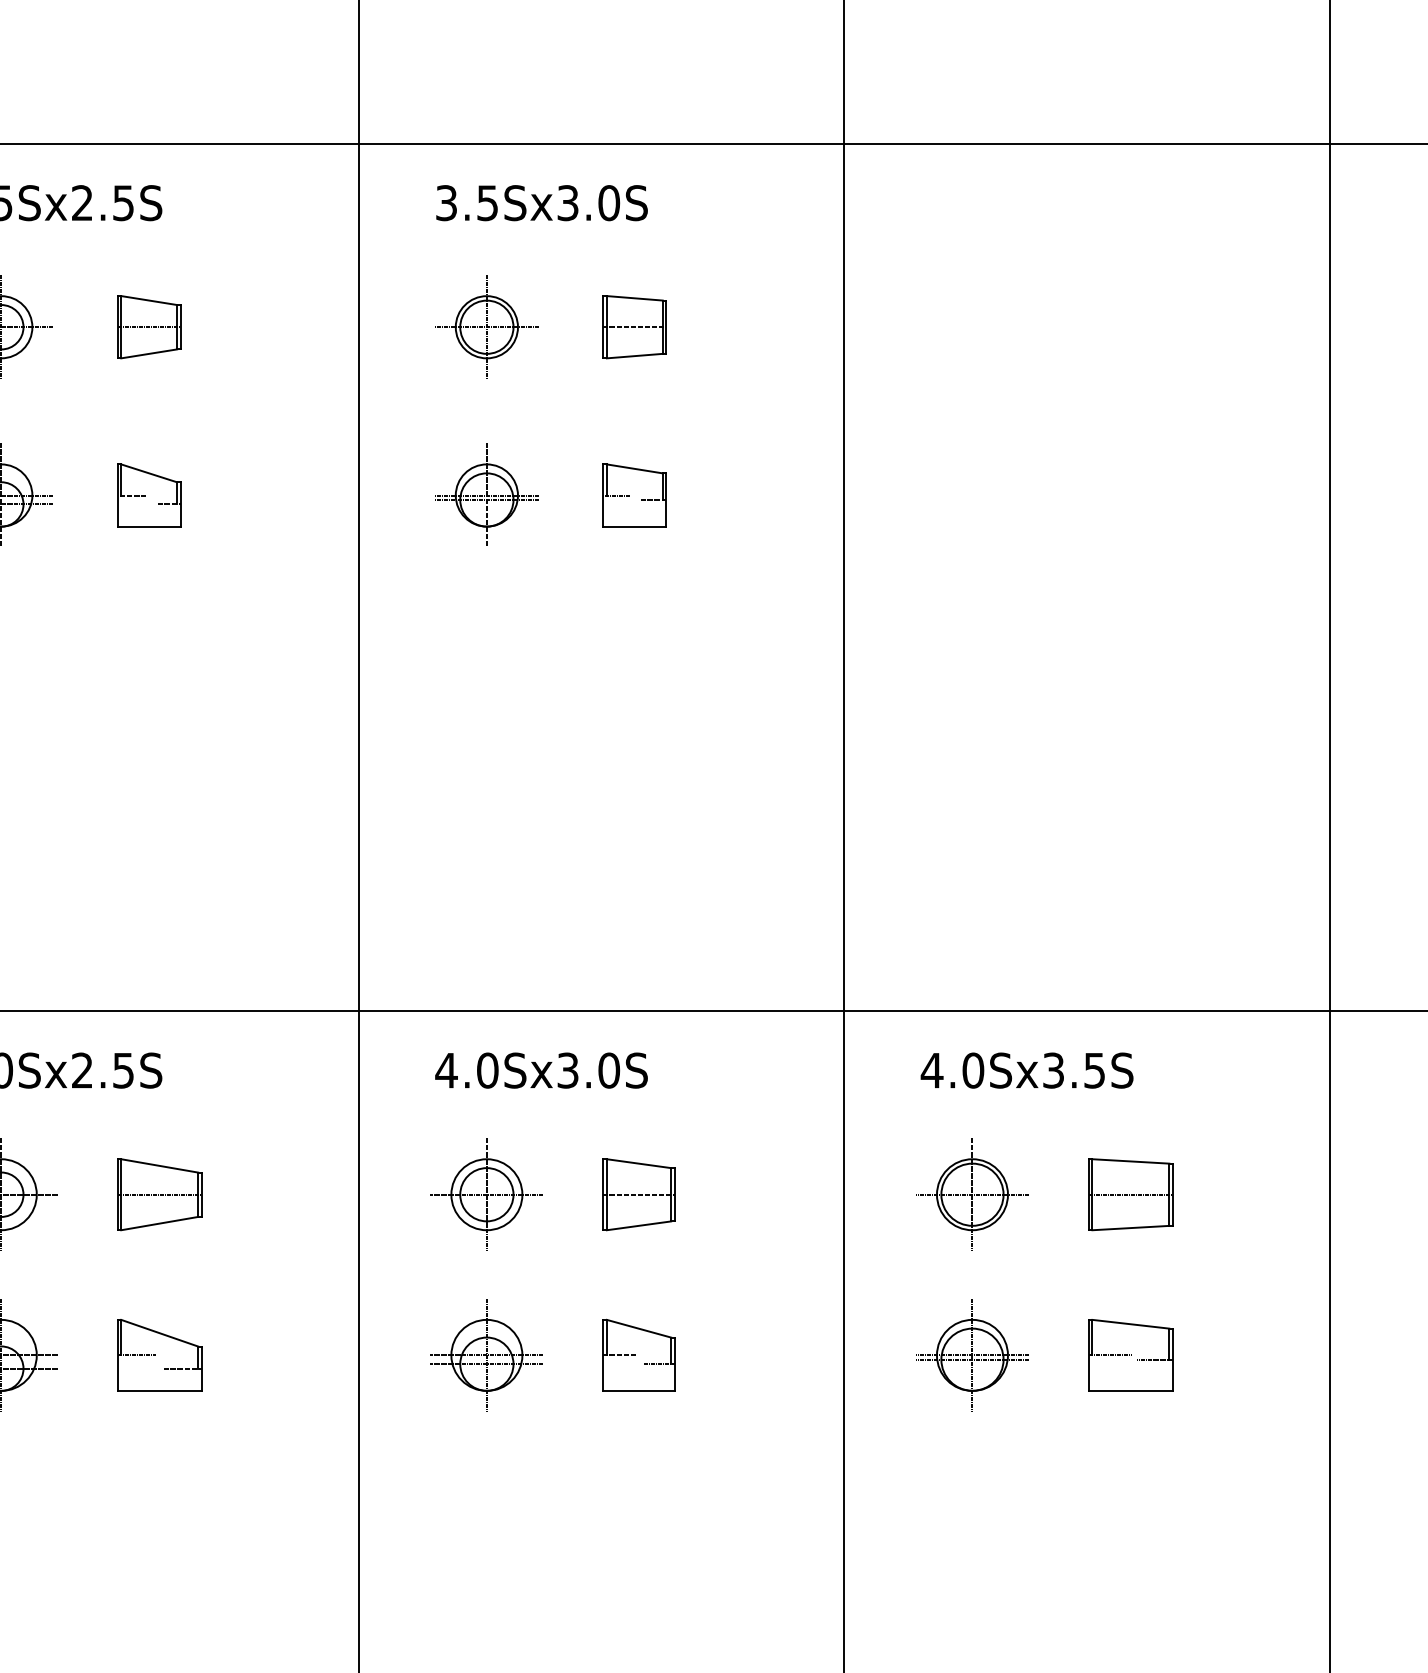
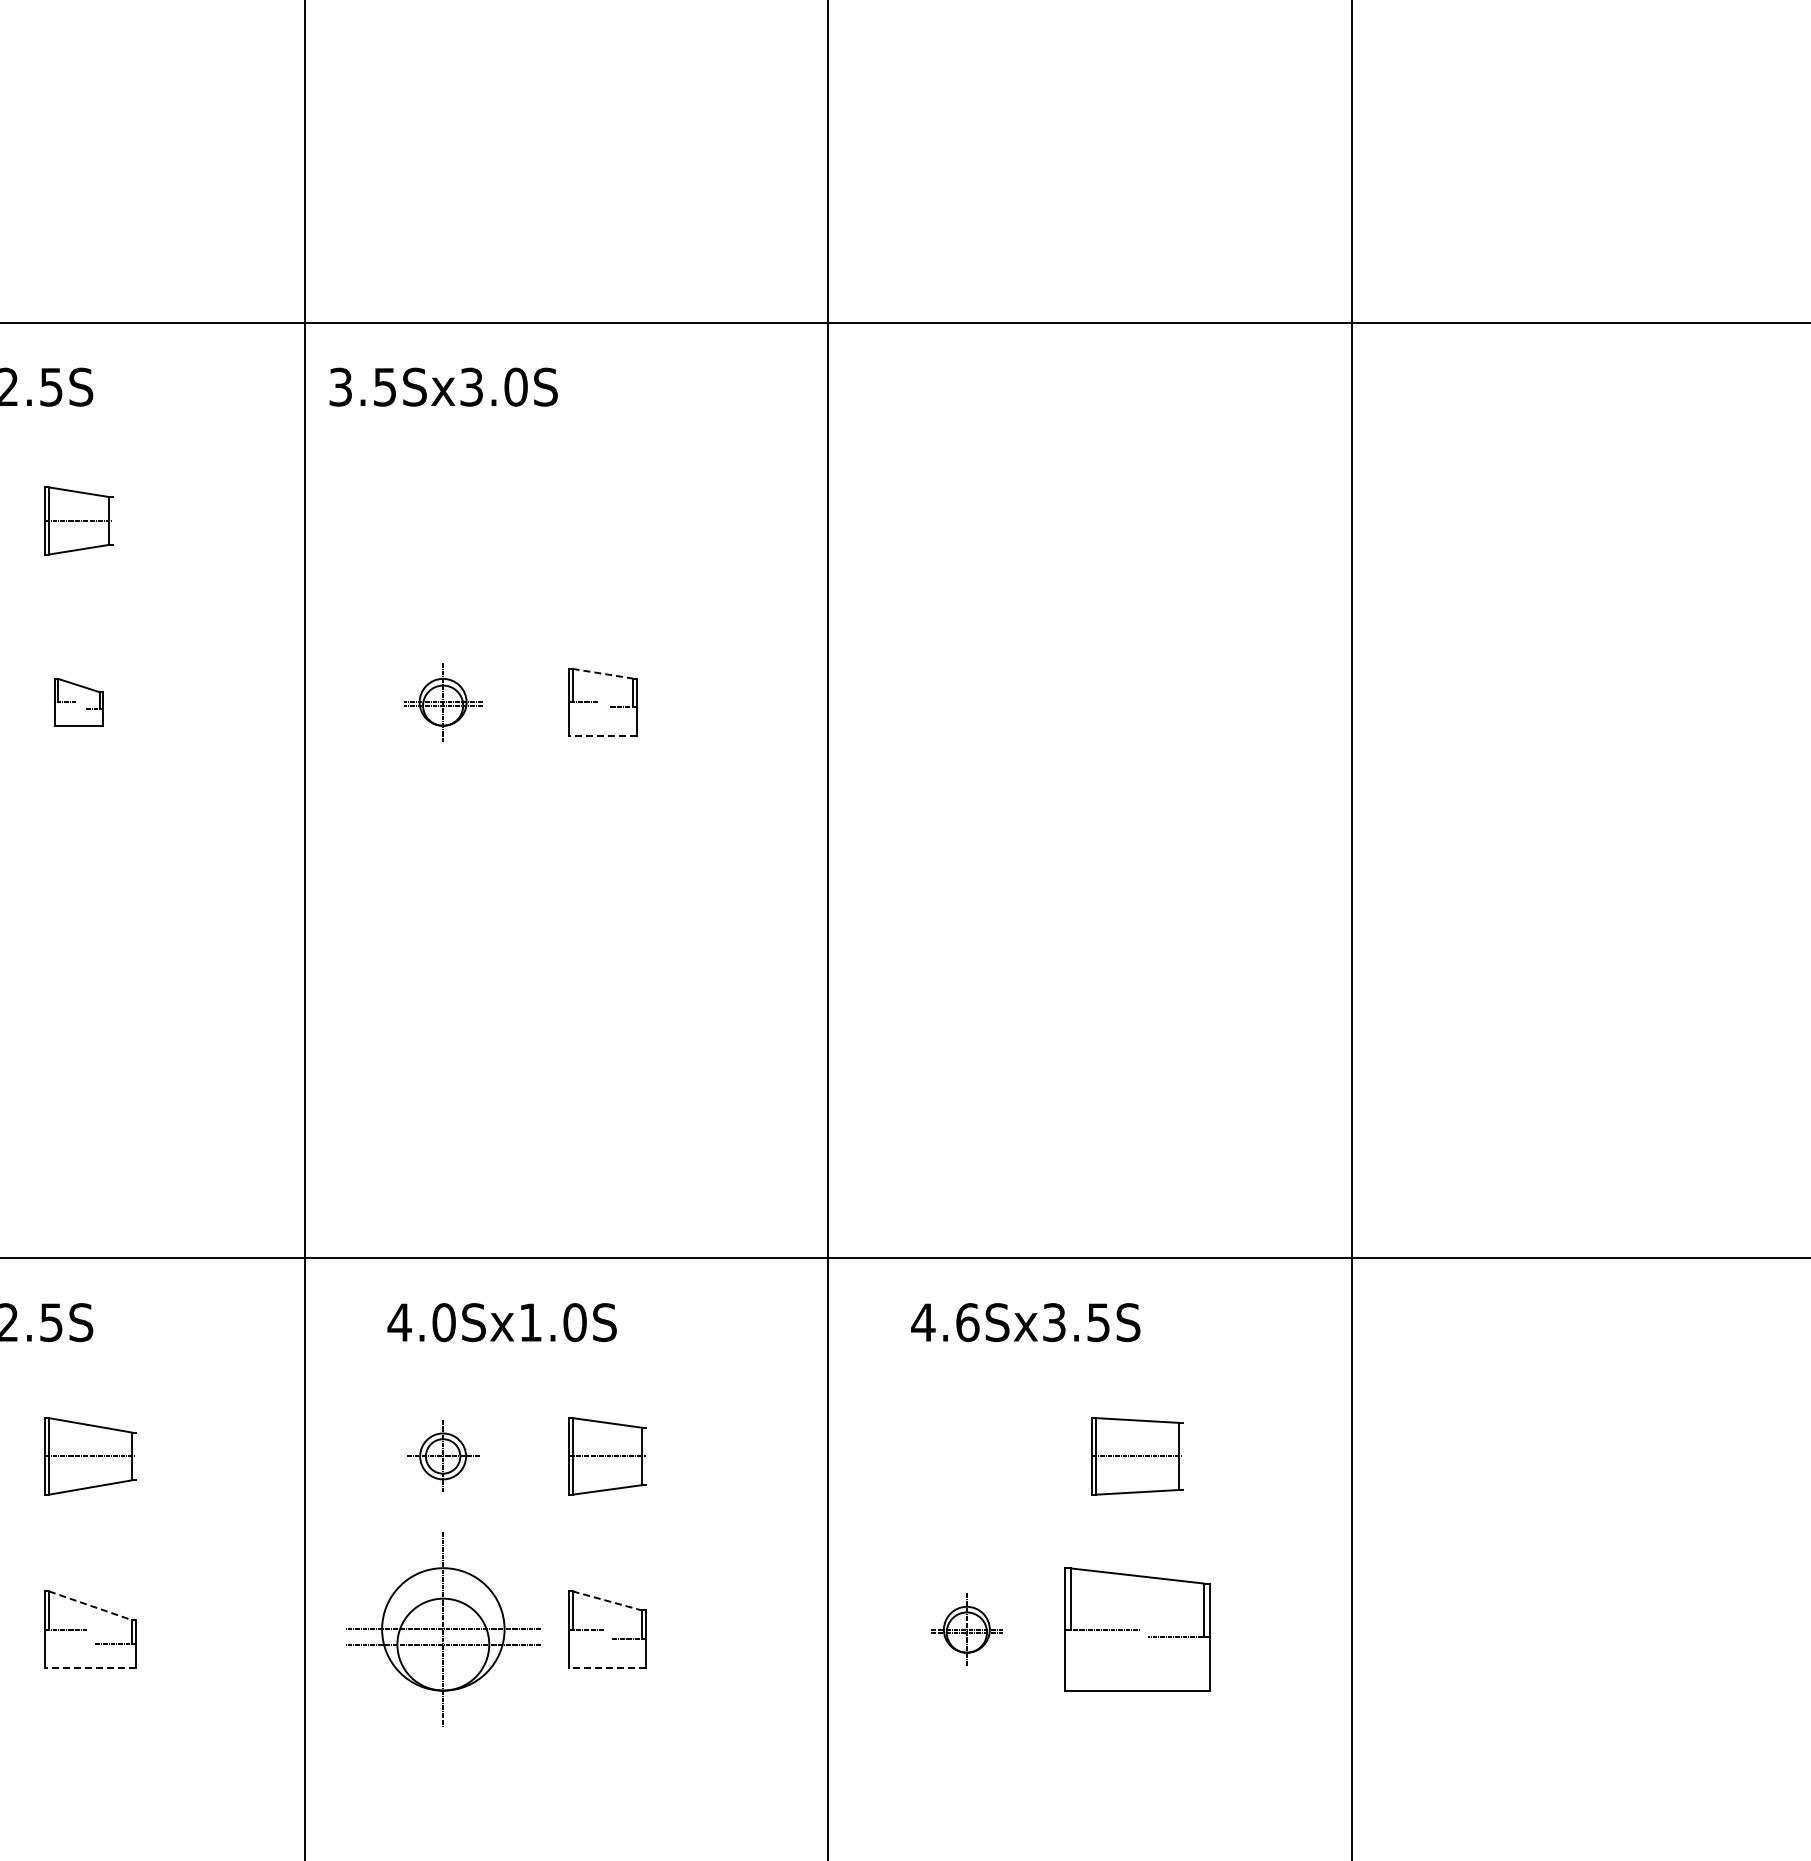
text: (541, 202) -> (443, 386), moved
line: (181, 326) -> (113, 520), removed
part: (486, 326) -> (442, 520), removed
part: (634, 326) -> (602, 520), removed
line: (634, 468) -> (602, 673), solid -> dashed
part: (148, 494) -> (78, 701), size x0.7
part: (486, 494) -> (442, 701), size x0.7
line: (634, 527) -> (602, 736), solid -> dashed
text: (567, 1070) -> (530, 1322), 4.0Sx3.0S -> 4.0Sx1.0S
text: (973, 1070) -> (967, 1322), 4.0Sx3.5S -> 4.6Sx3.5S
line: (201, 1194) -> (135, 1456), removed
part: (486, 1194) -> (442, 1456), size x0.6
line: (674, 1194) -> (645, 1456), removed
part: (972, 1194) -> (966, 1456), removed
line: (1172, 1194) -> (1182, 1456), removed
line: (639, 1328) -> (607, 1600), solid -> dashed
line: (159, 1333) -> (90, 1605), solid -> dashed
part: (486, 1355) -> (442, 1629), size x1.6
part: (972, 1355) -> (966, 1629), size x0.6
part: (1130, 1355) -> (1137, 1629), size x1.6
line: (158, 1390) -> (89, 1667), solid -> dashed
line: (638, 1390) -> (606, 1667), solid -> dashed

